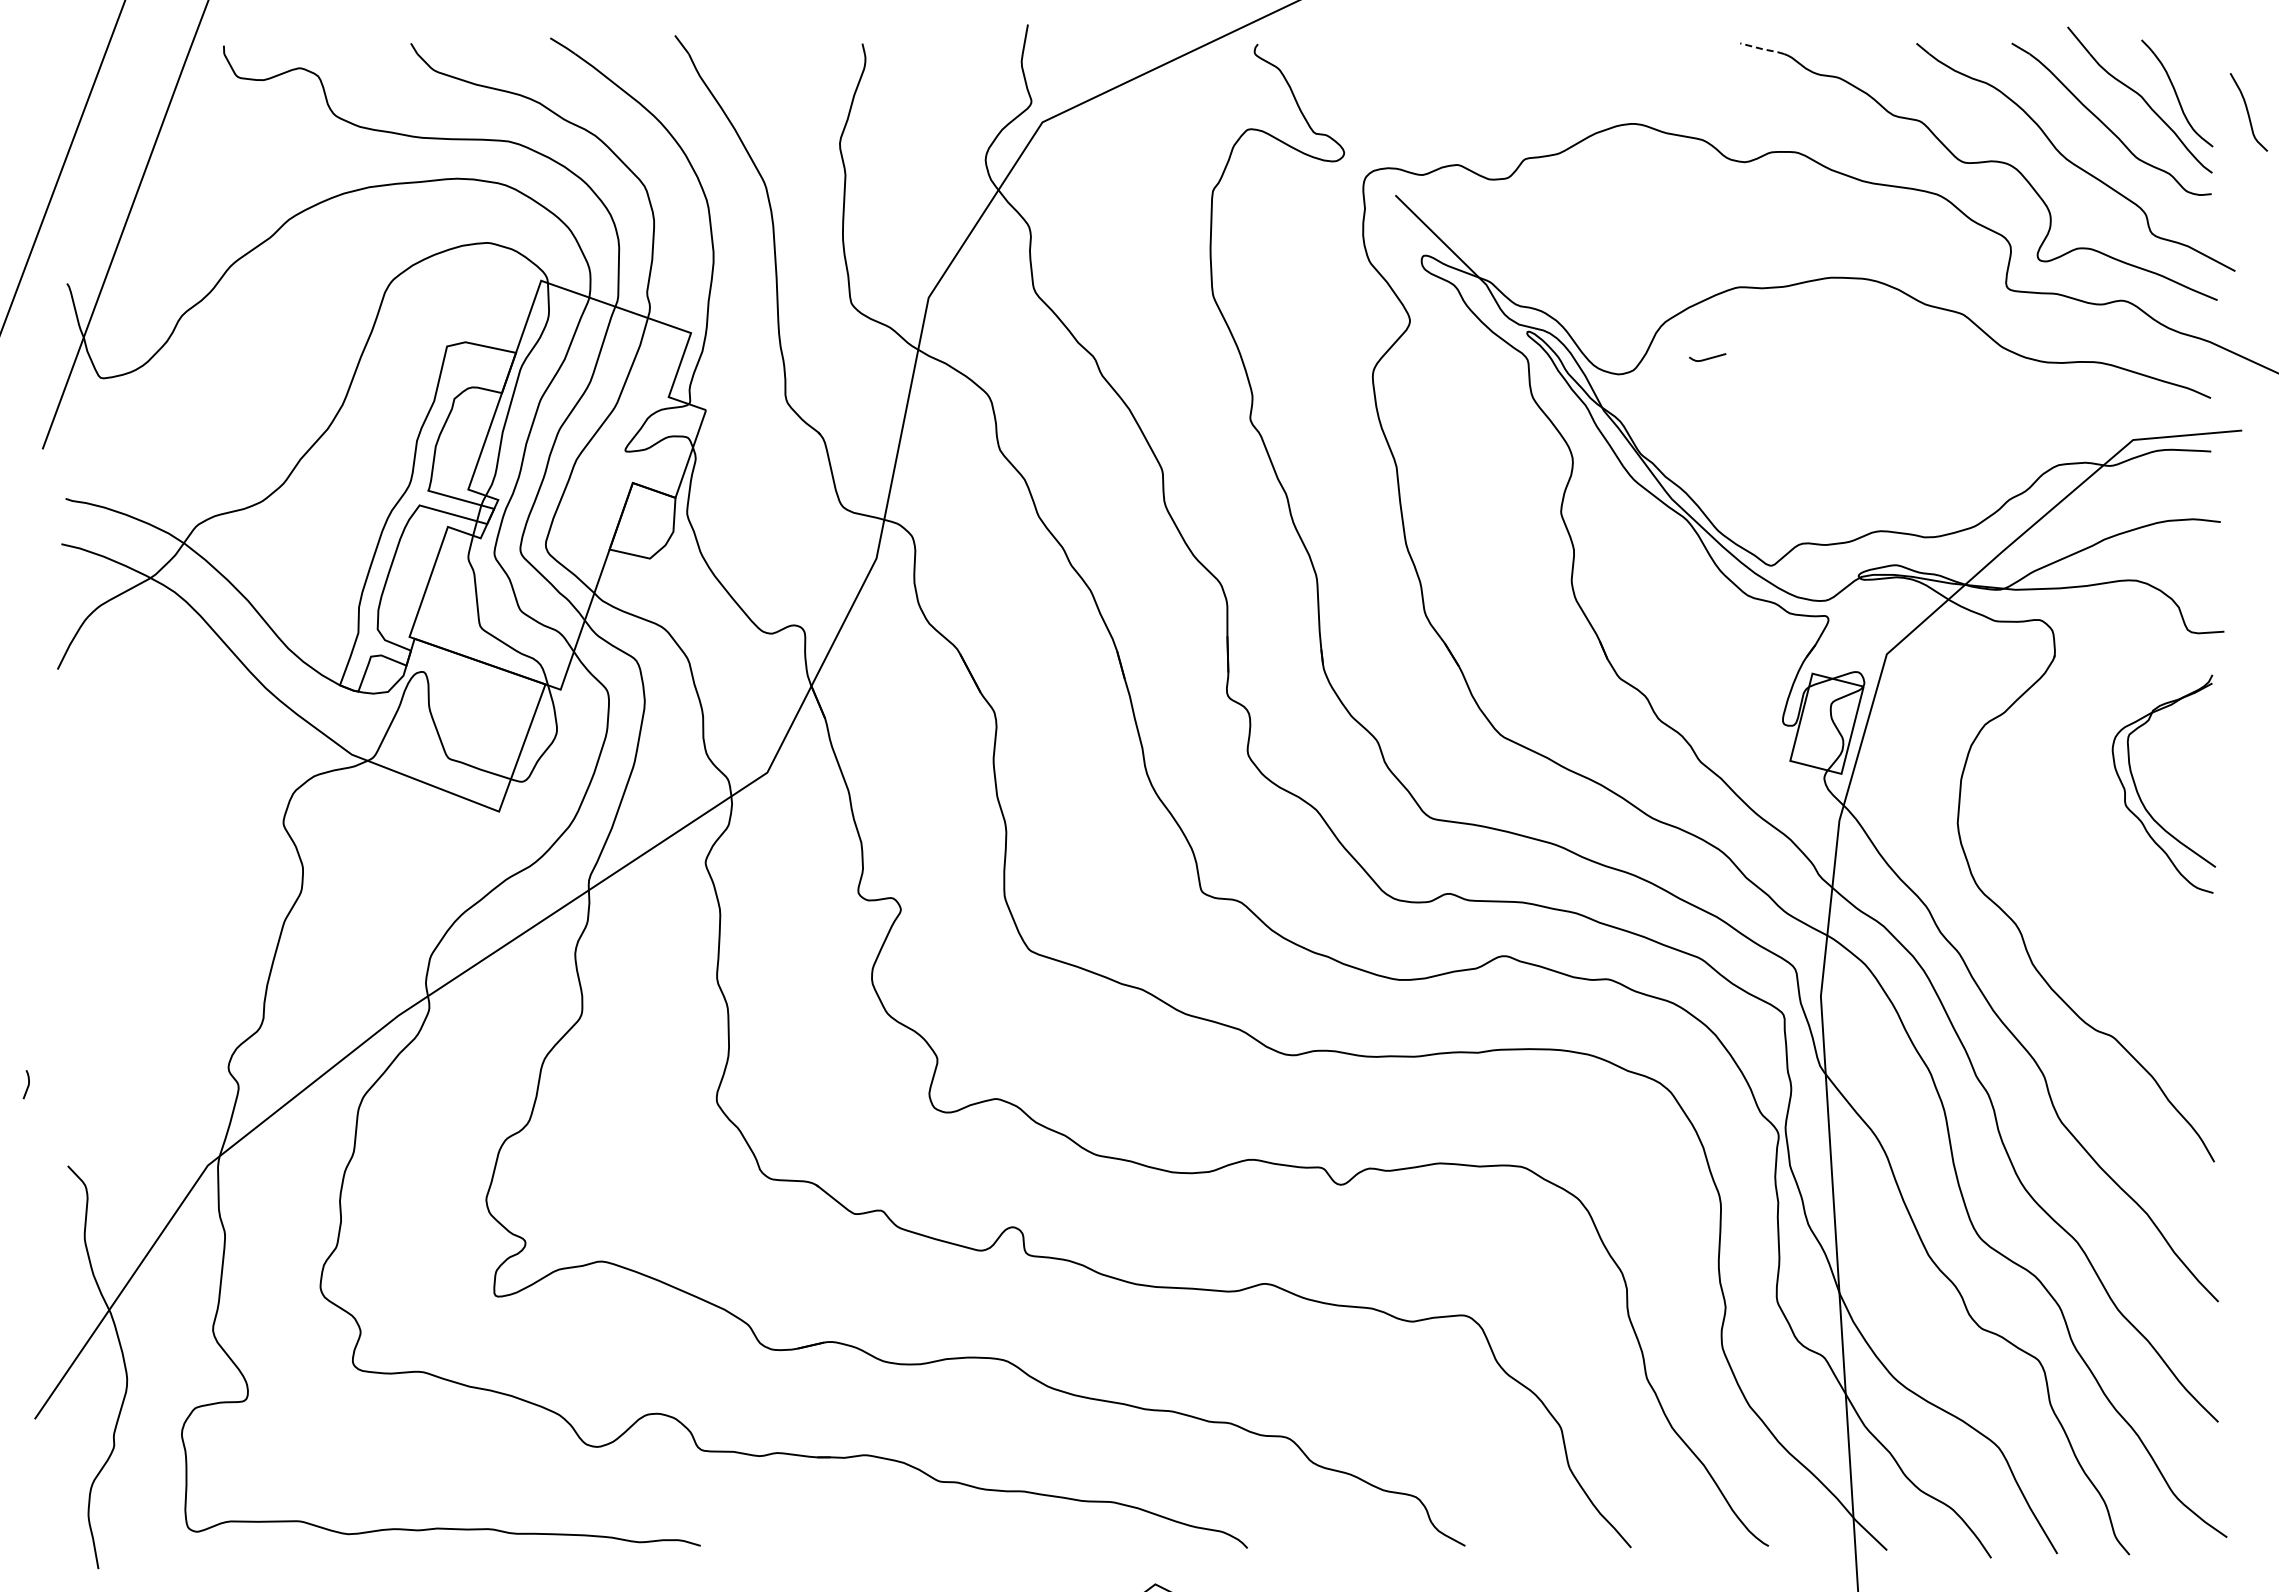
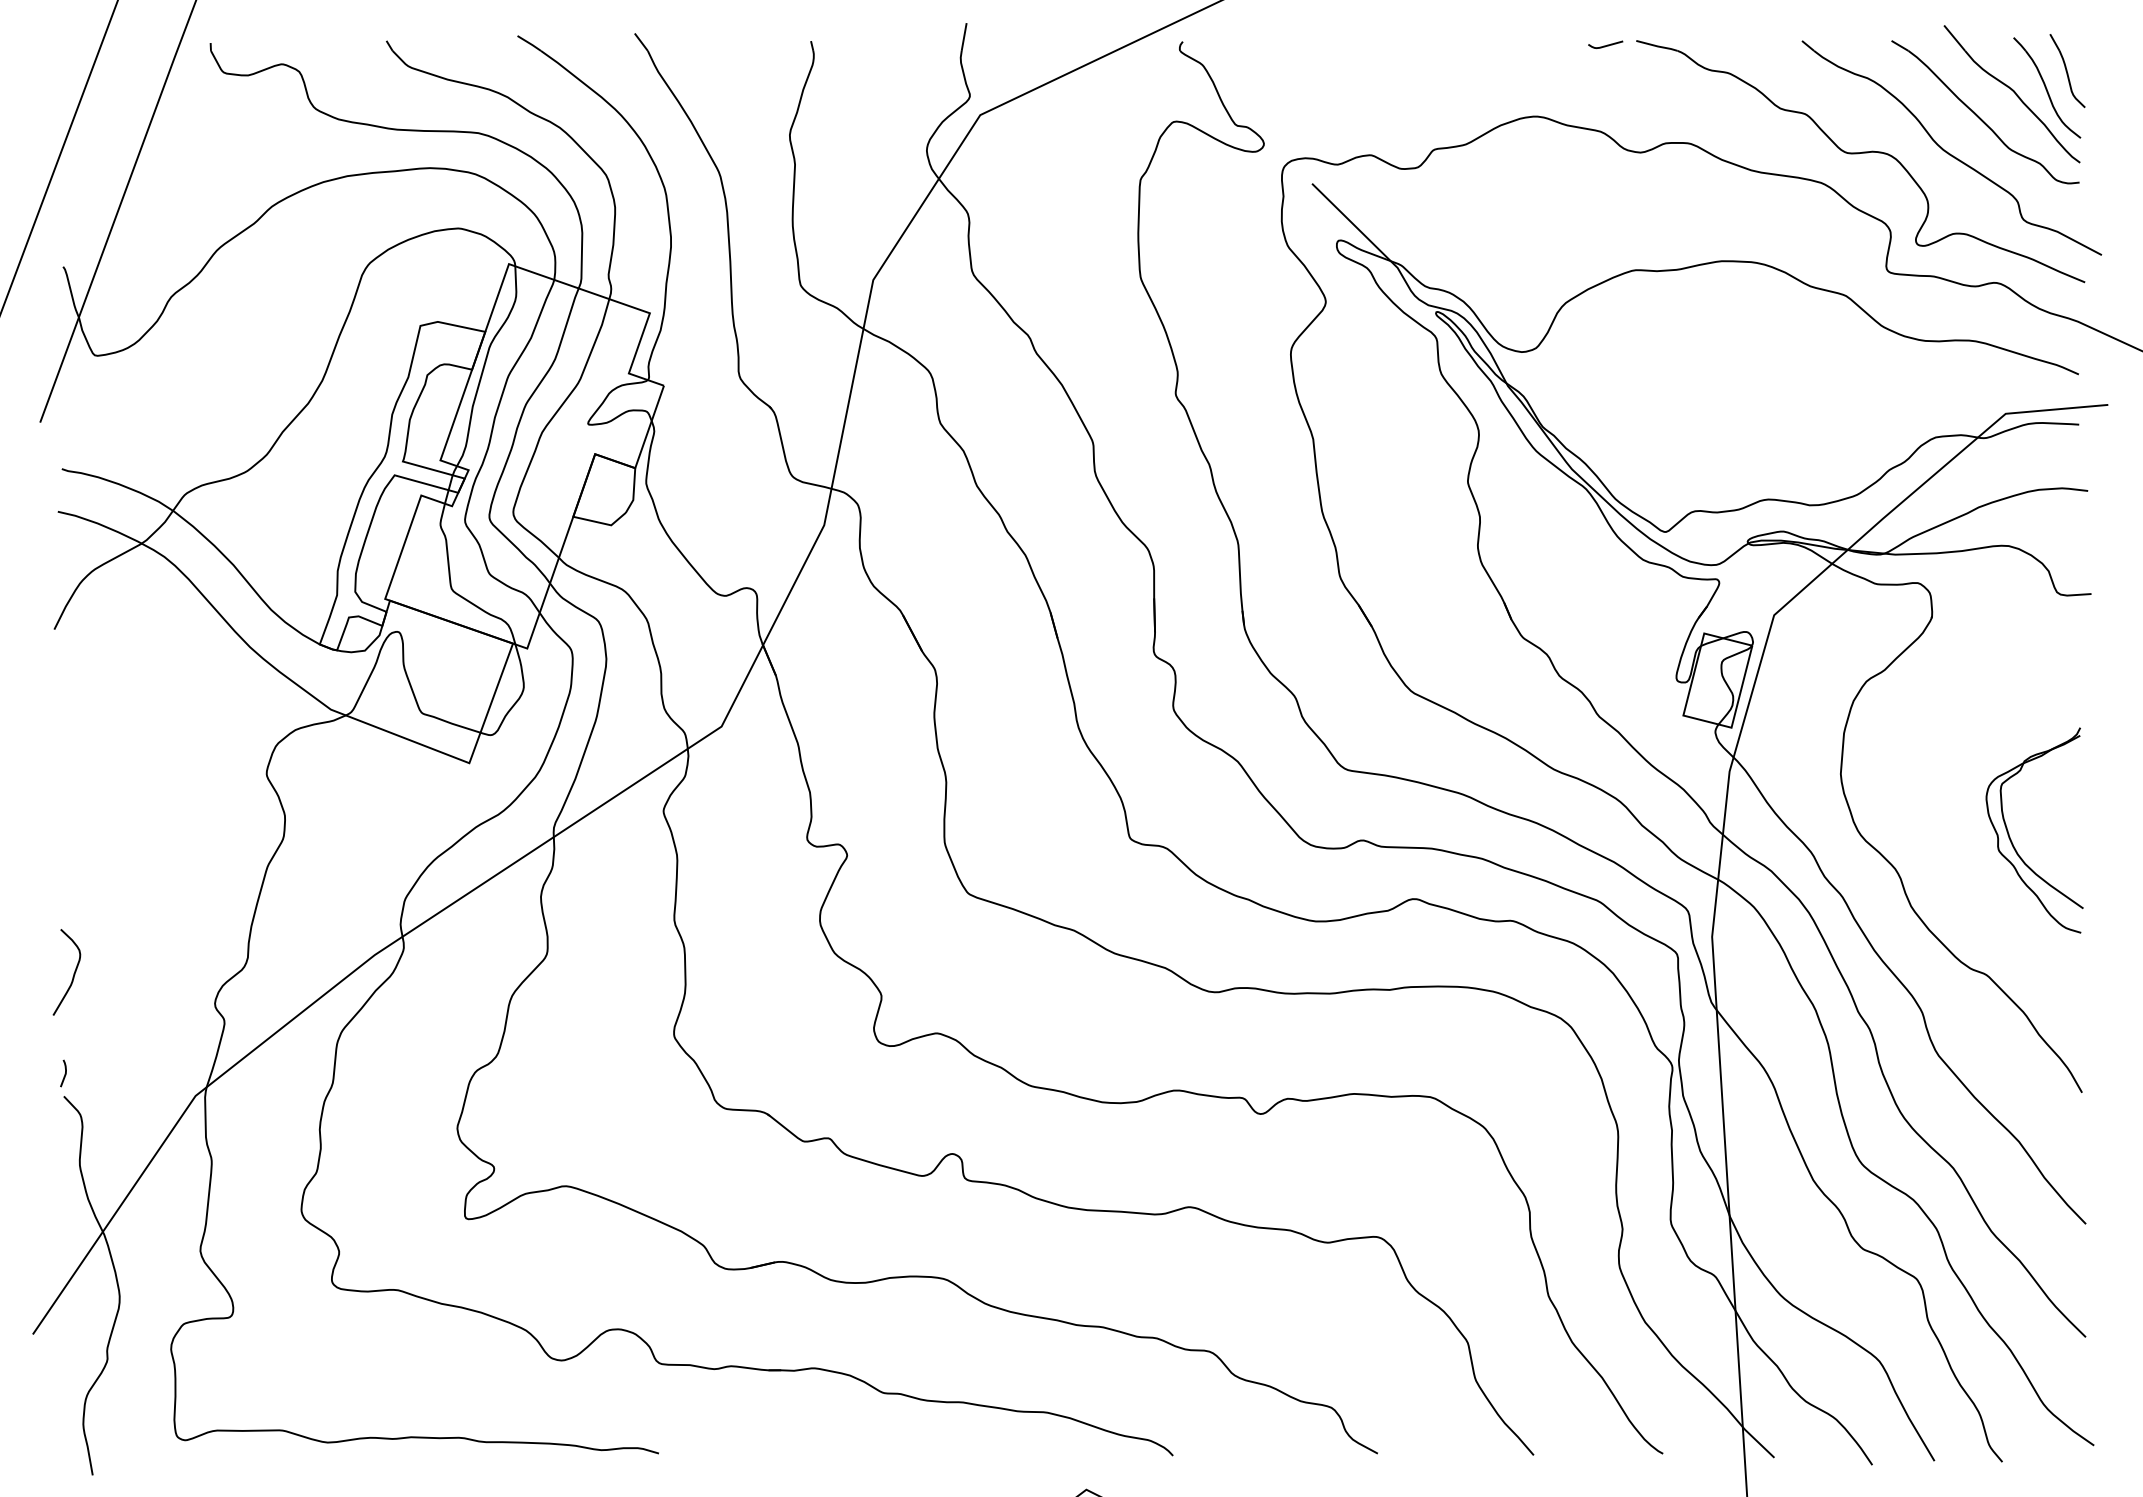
line: (1763, 49) -> (1658, 46), dashed -> solid
part: (2248, 112) -> (2067, 71), moved
curve: (1708, 357) -> (1606, 44), moved
part: (2139, 794) -> (2011, 840), moved
curve: (77, 1037) -> (73, 975), added
curve: (27, 1085) -> (64, 1074), moved

